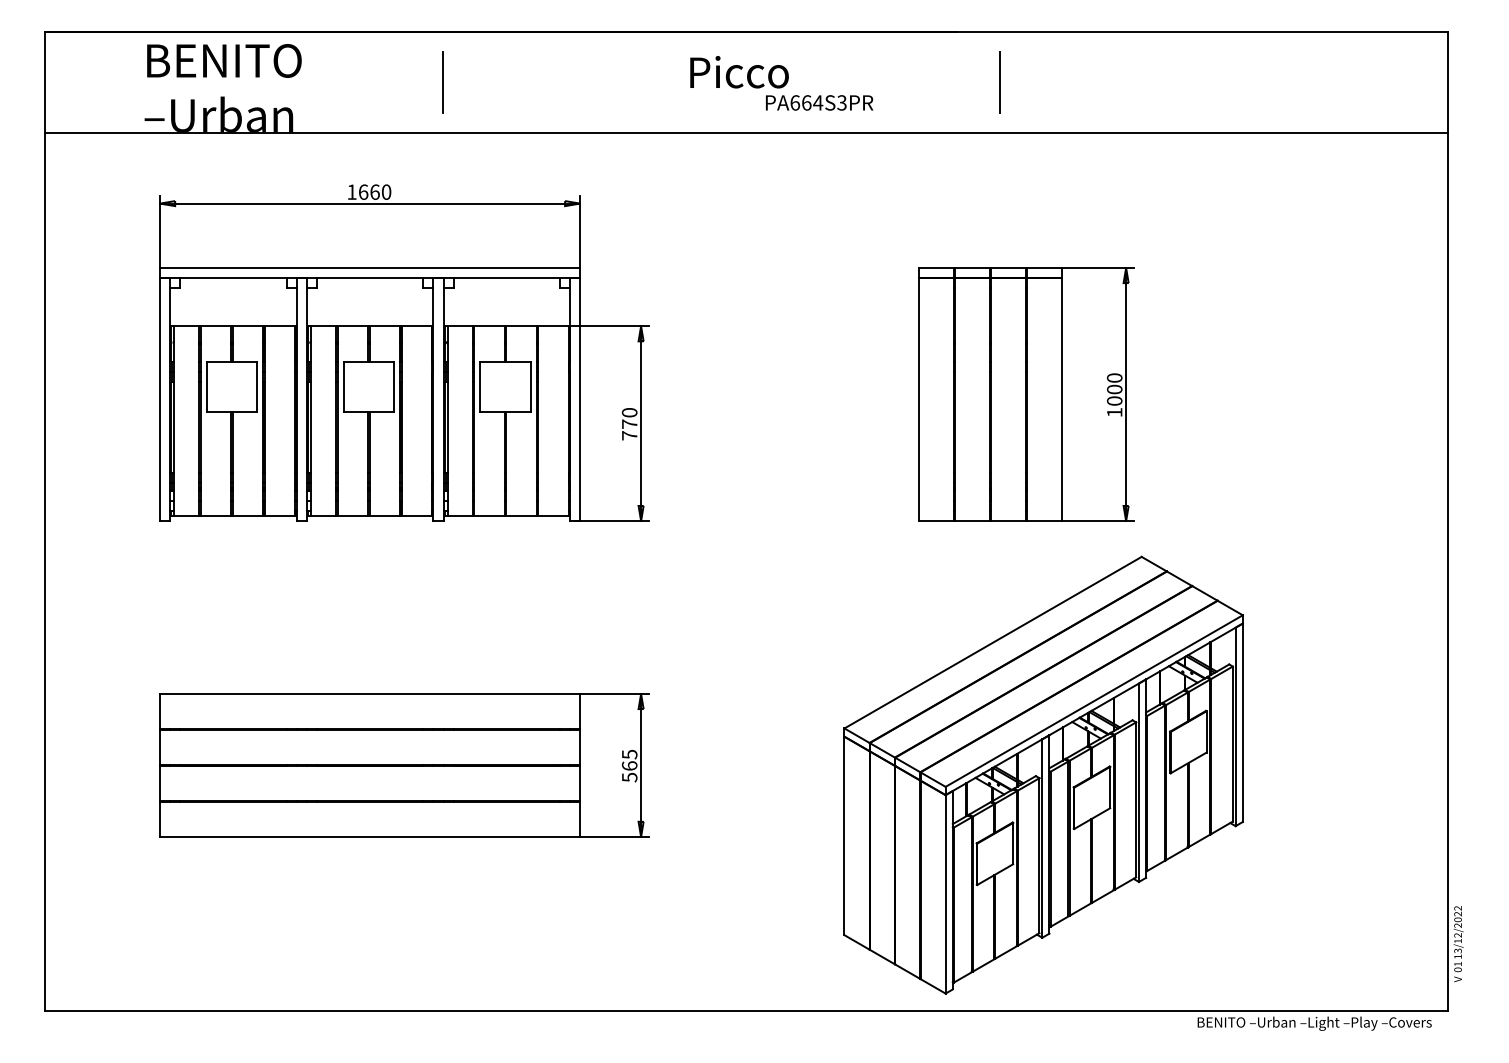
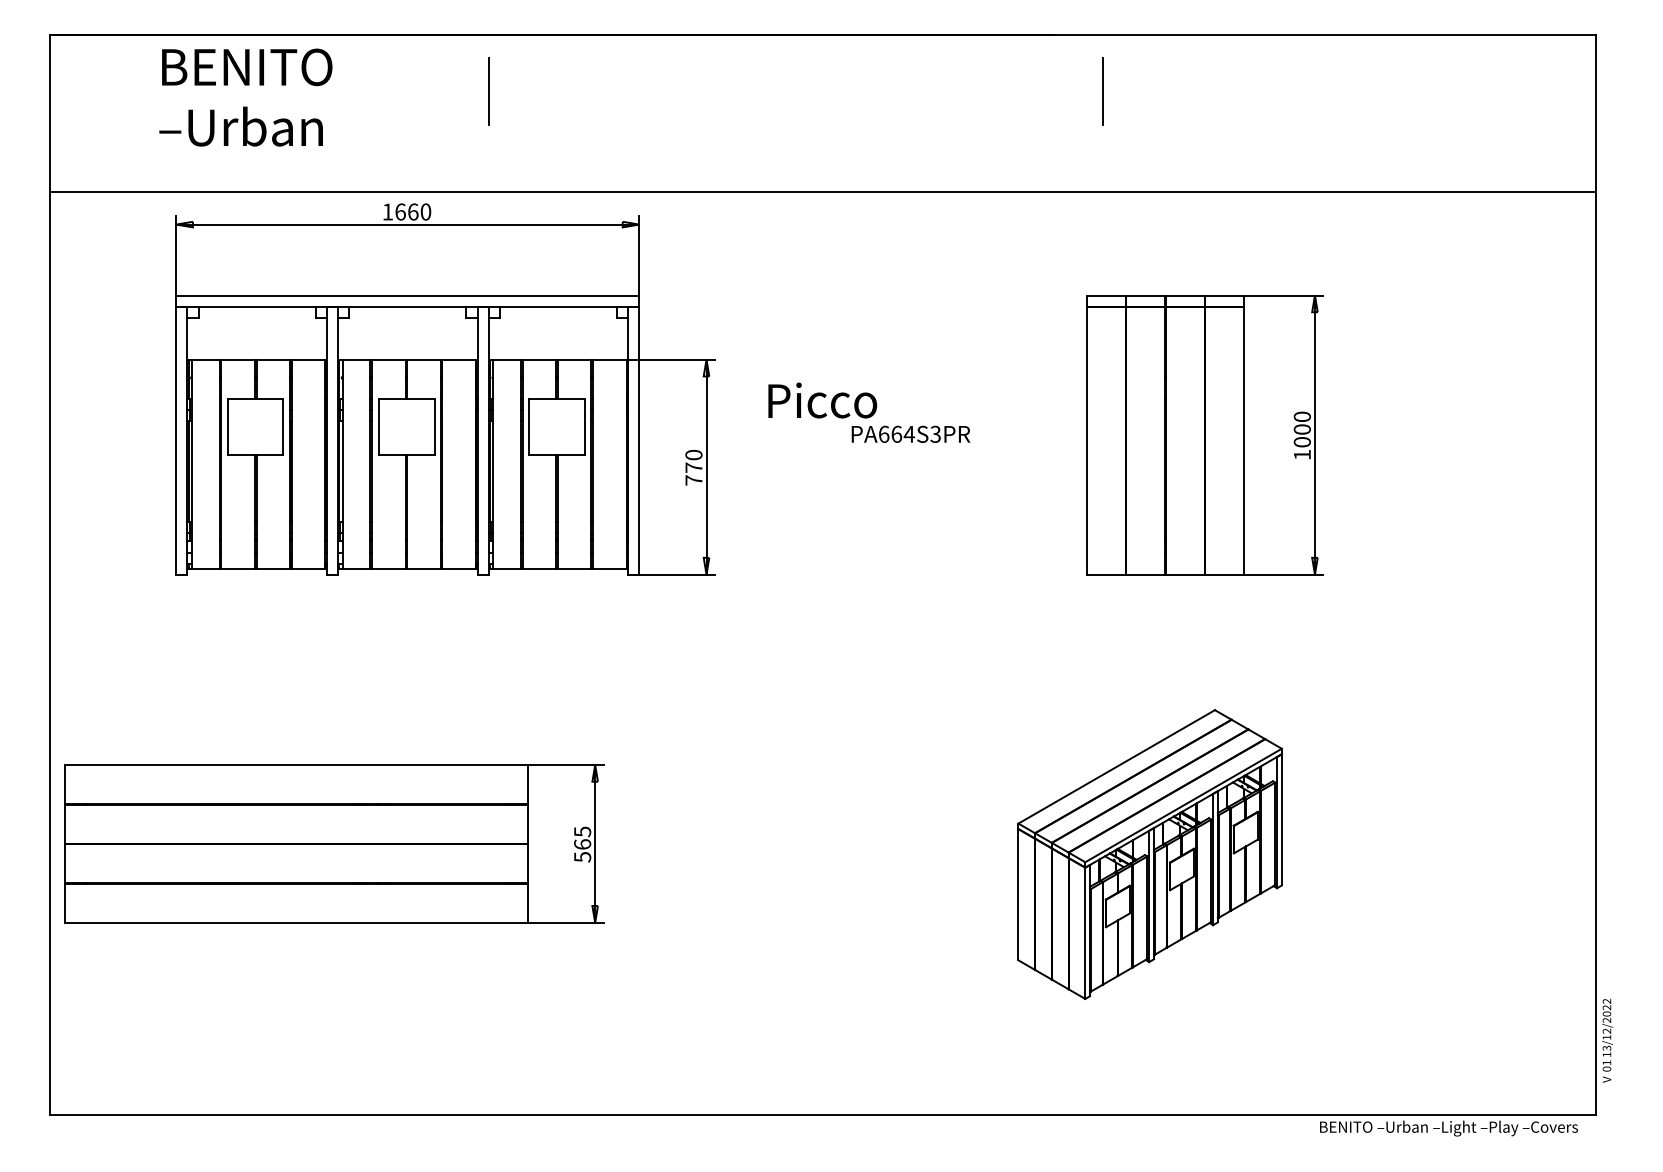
text: (781, 83) -> (868, 412), moved
line: (746, 133) -> (822, 192), moved
part: (1026, 394) -> (1205, 434), moved
part: (404, 765) -> (334, 843), moved
part: (1043, 774) -> (1150, 853), size x0.6

